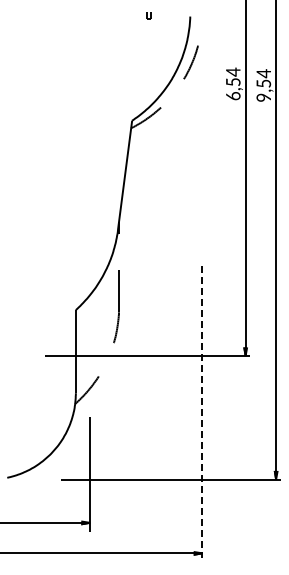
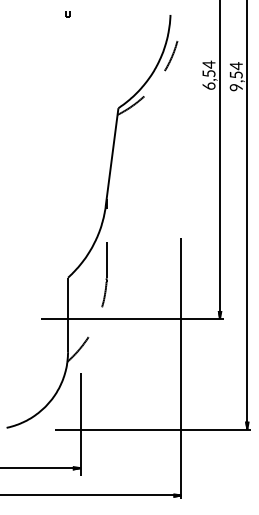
part: (148, 15) -> (67, 13), moved
line: (202, 411) -> (181, 368), dashed -> solid

